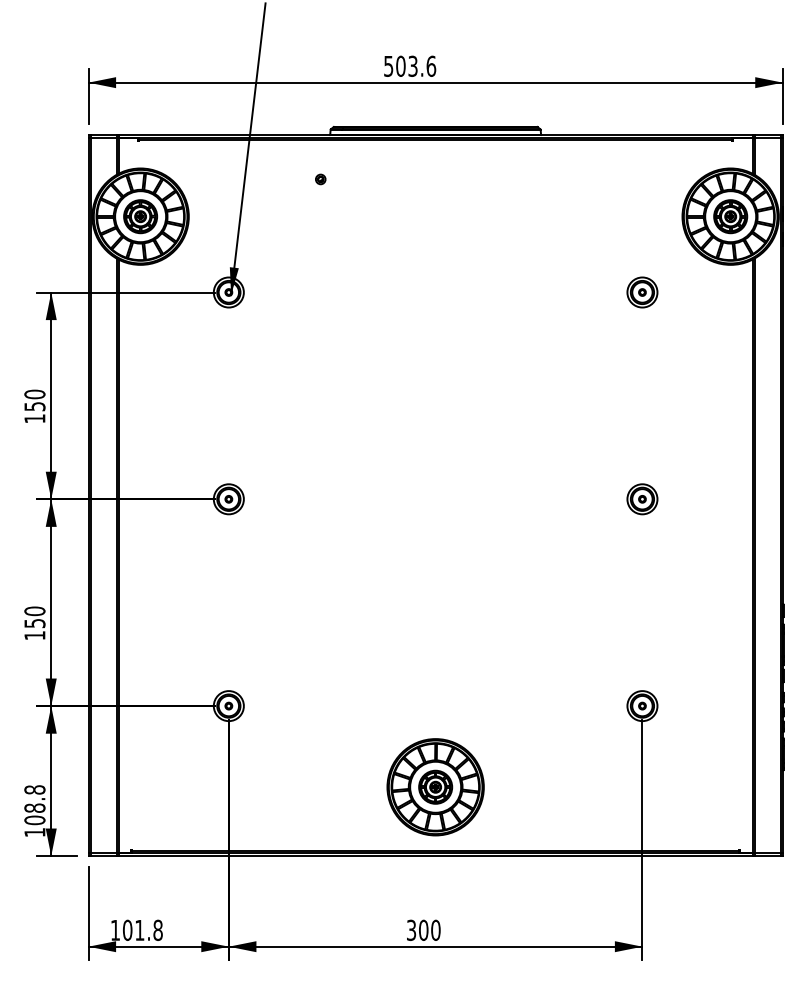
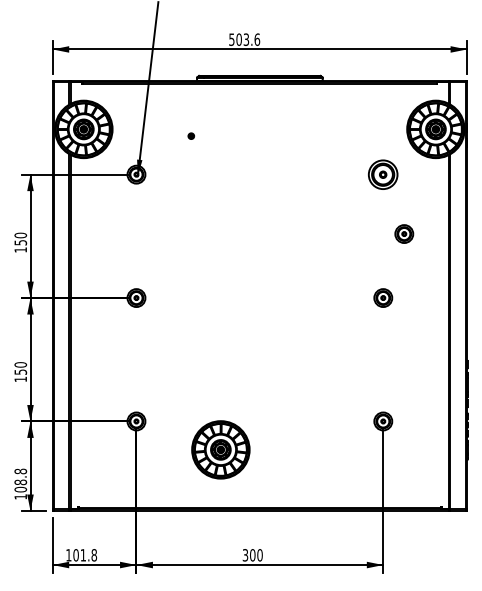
part: (321, 178) -> (191, 135), moved
part: (642, 292) -> (383, 174), size x1.6
part: (677, 391) -> (404, 233), added
part: (435, 786) -> (220, 449), moved

